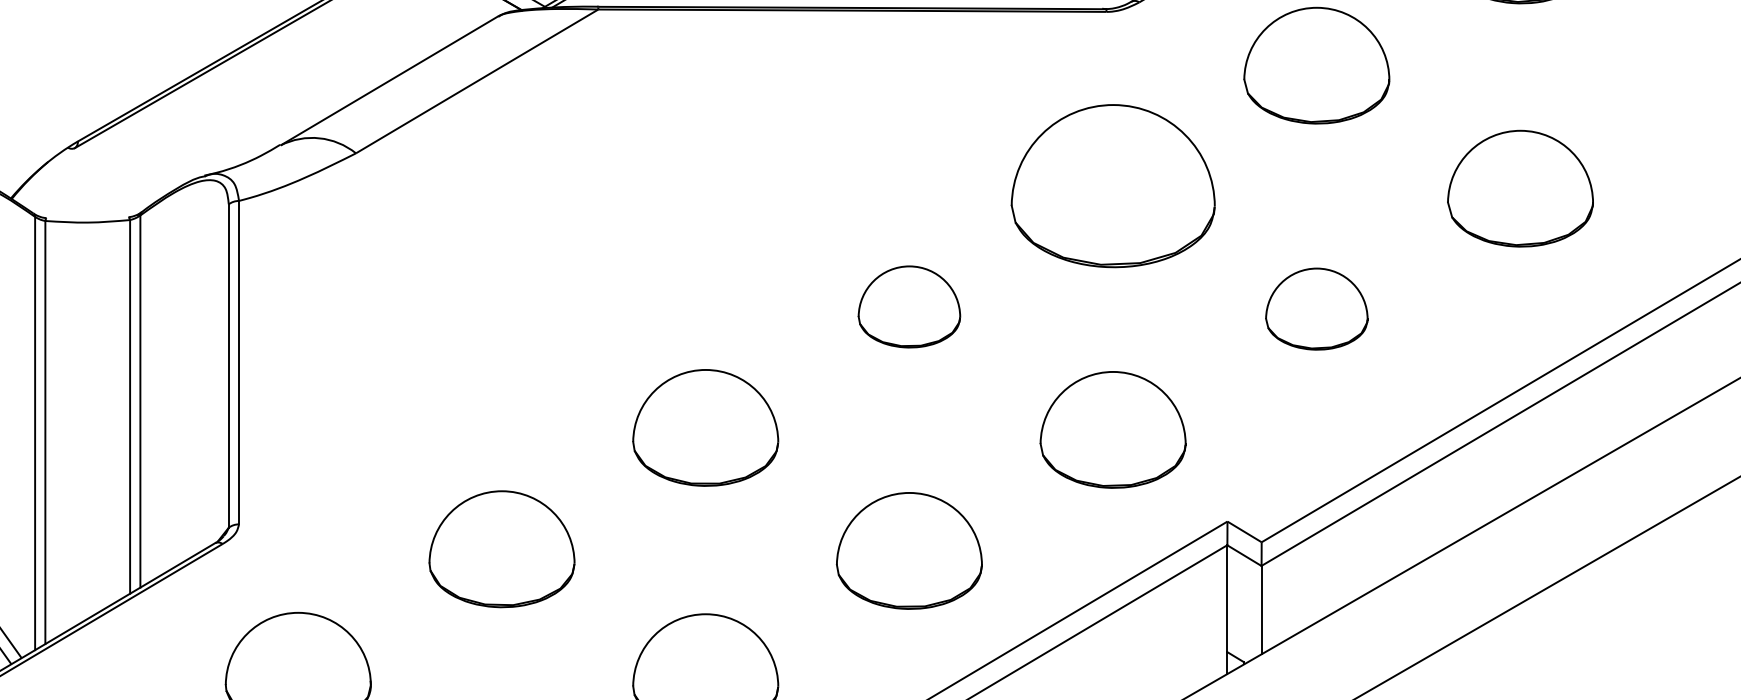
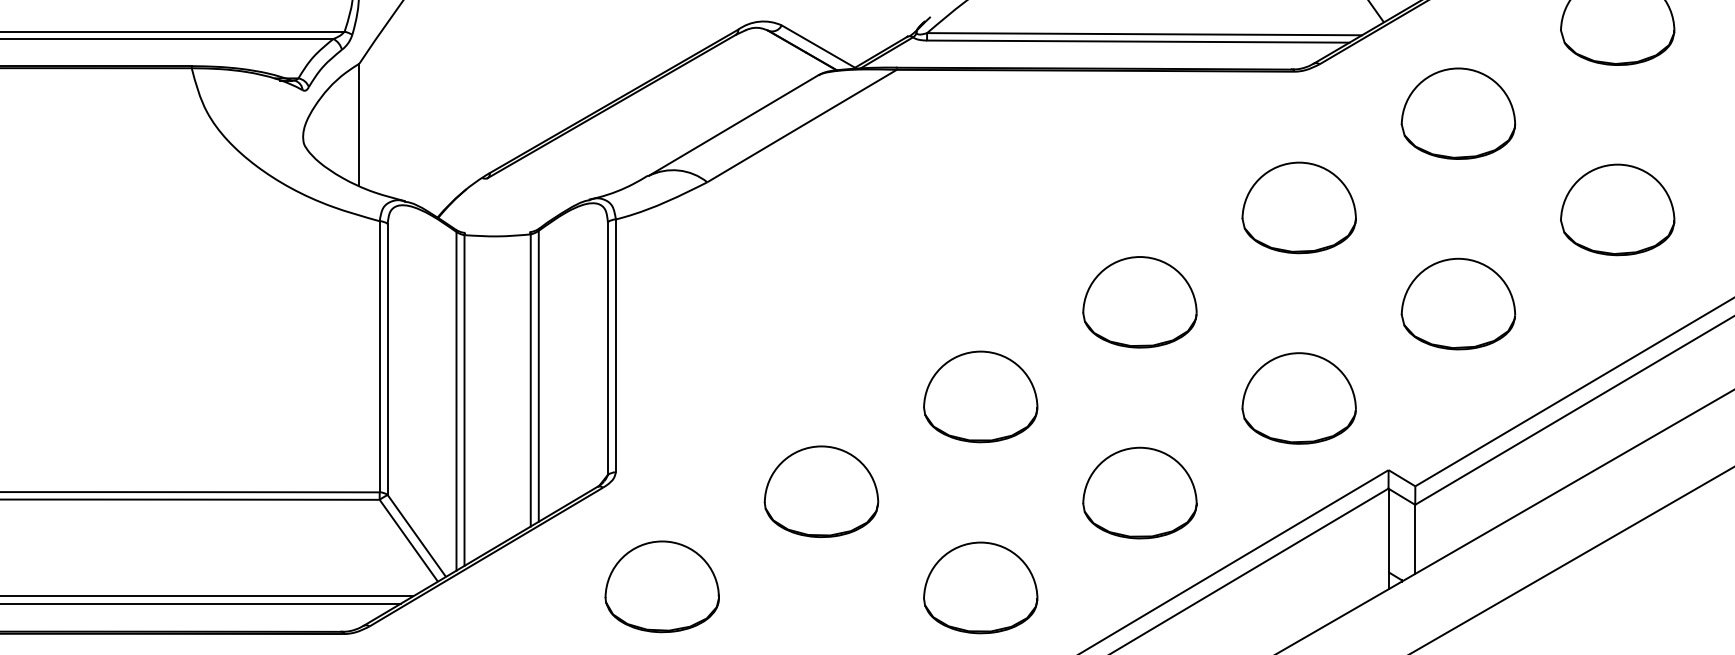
part: (1112, 185) -> (1298, 207), size x0.71
part: (908, 307) -> (1139, 302), size x1.43
part: (1316, 308) -> (1458, 303), size x1.43

